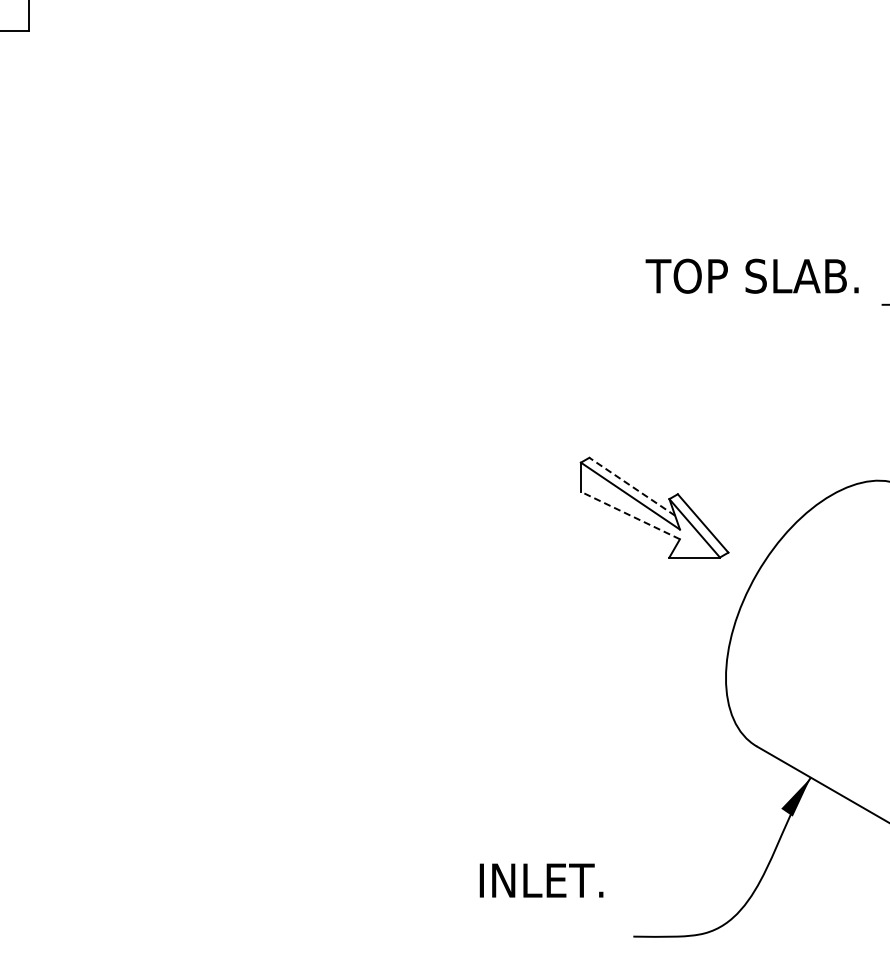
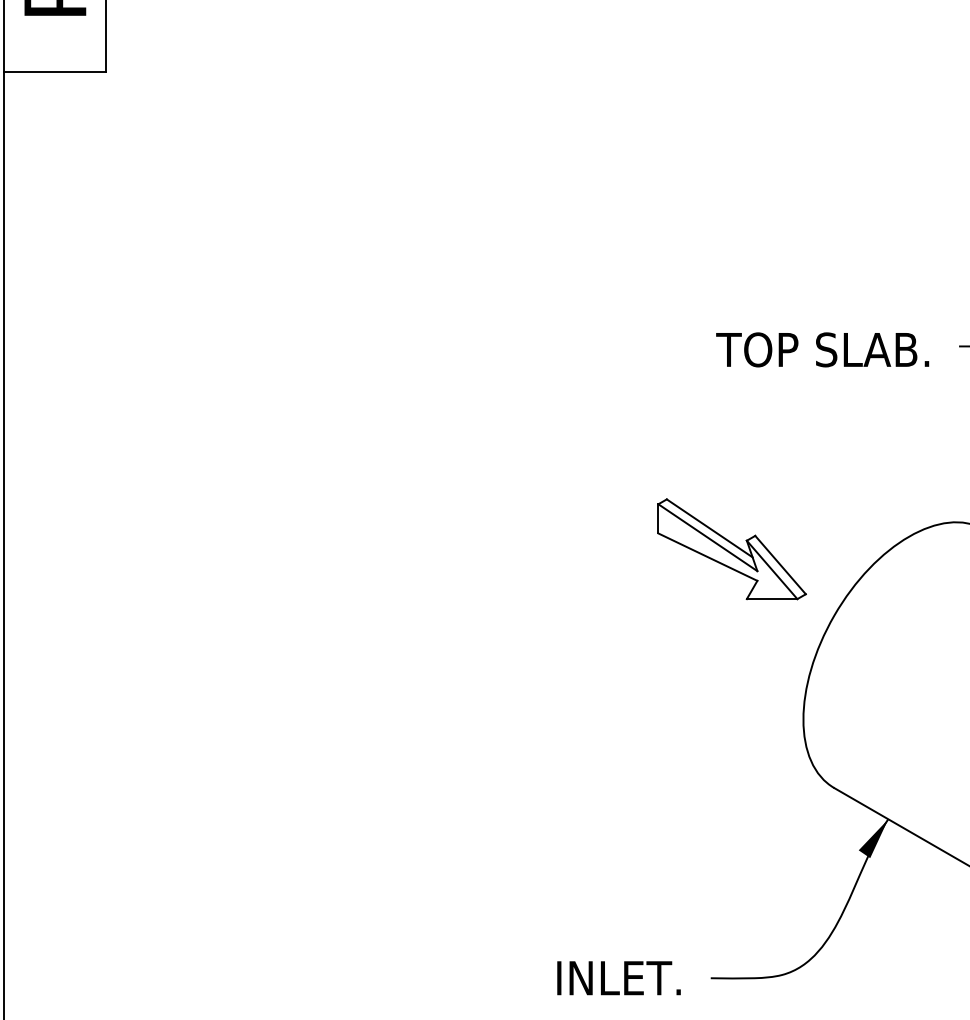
text: (752, 275) -> (822, 349), moved
line: (632, 486) -> (709, 528), dashed -> solid
line: (630, 515) -> (707, 557), dashed -> solid
text: (541, 880) -> (618, 978), moved

